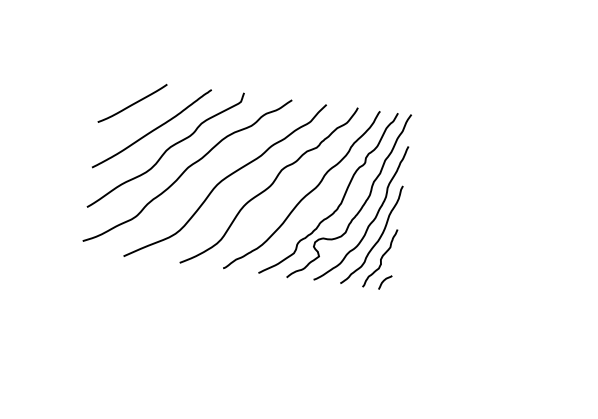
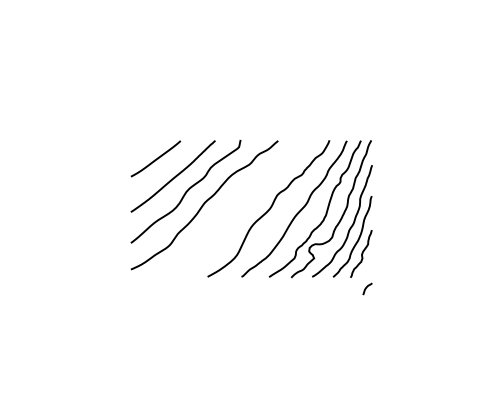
curve: (225, 179) -> (234, 208), removed
curve: (385, 280) -> (367, 287), moved

